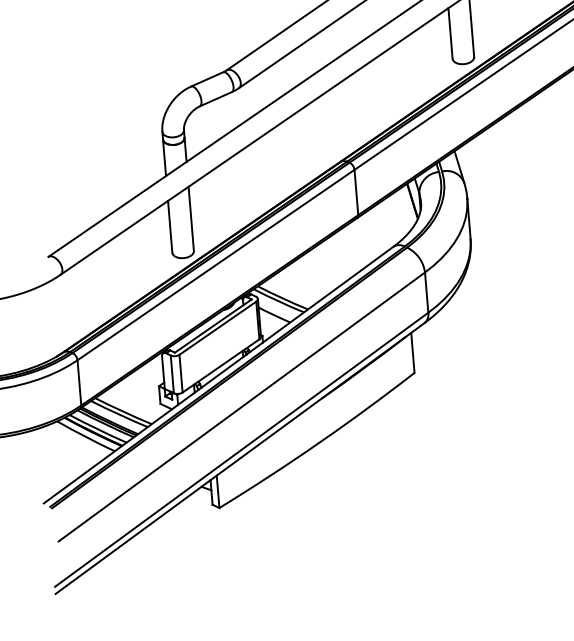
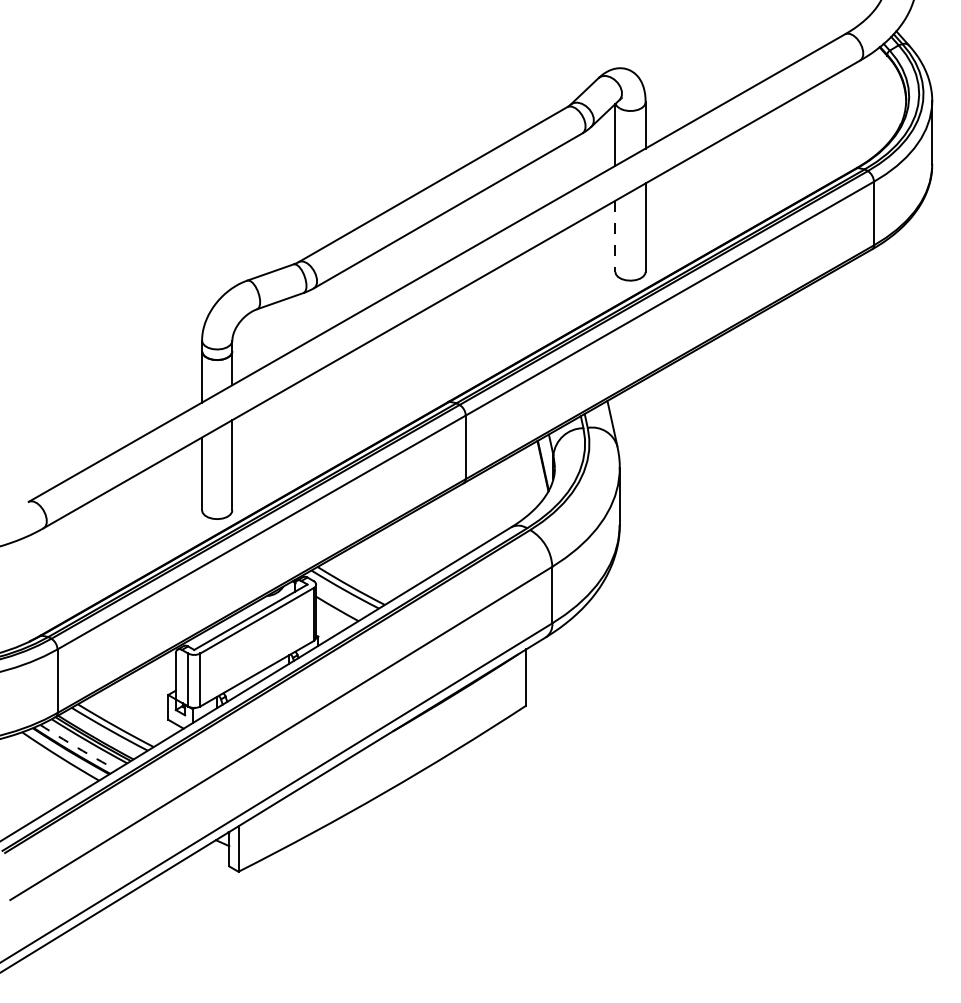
line: (450, 33) -> (615, 236), solid -> dashed
arc: (97, 429) -> (77, 748), solid -> dashed

